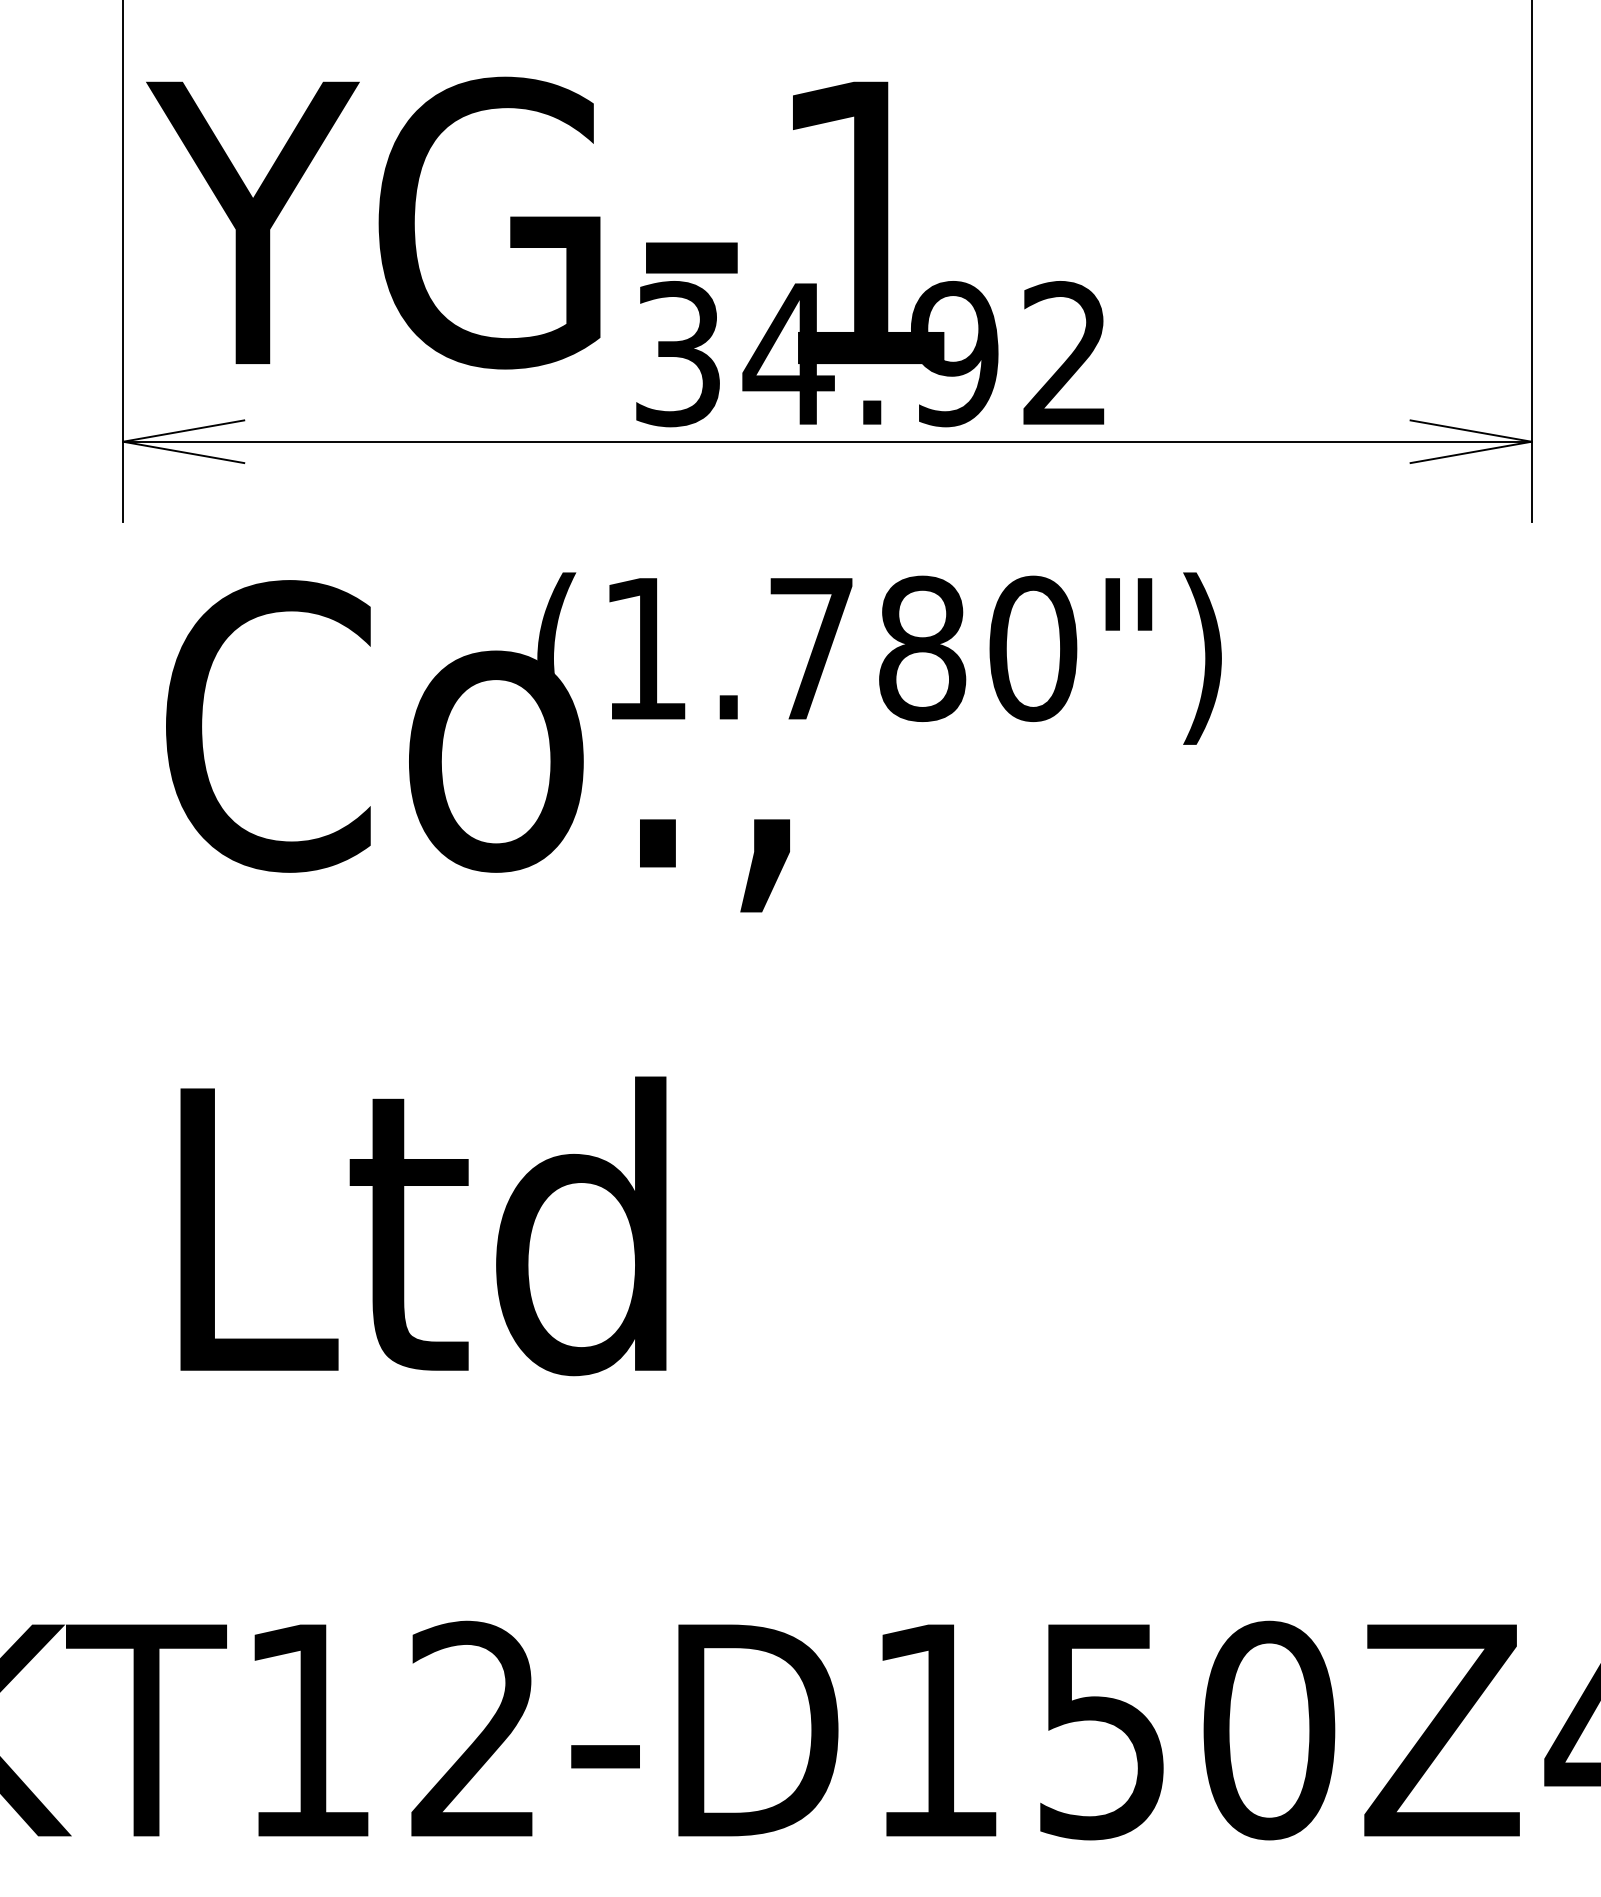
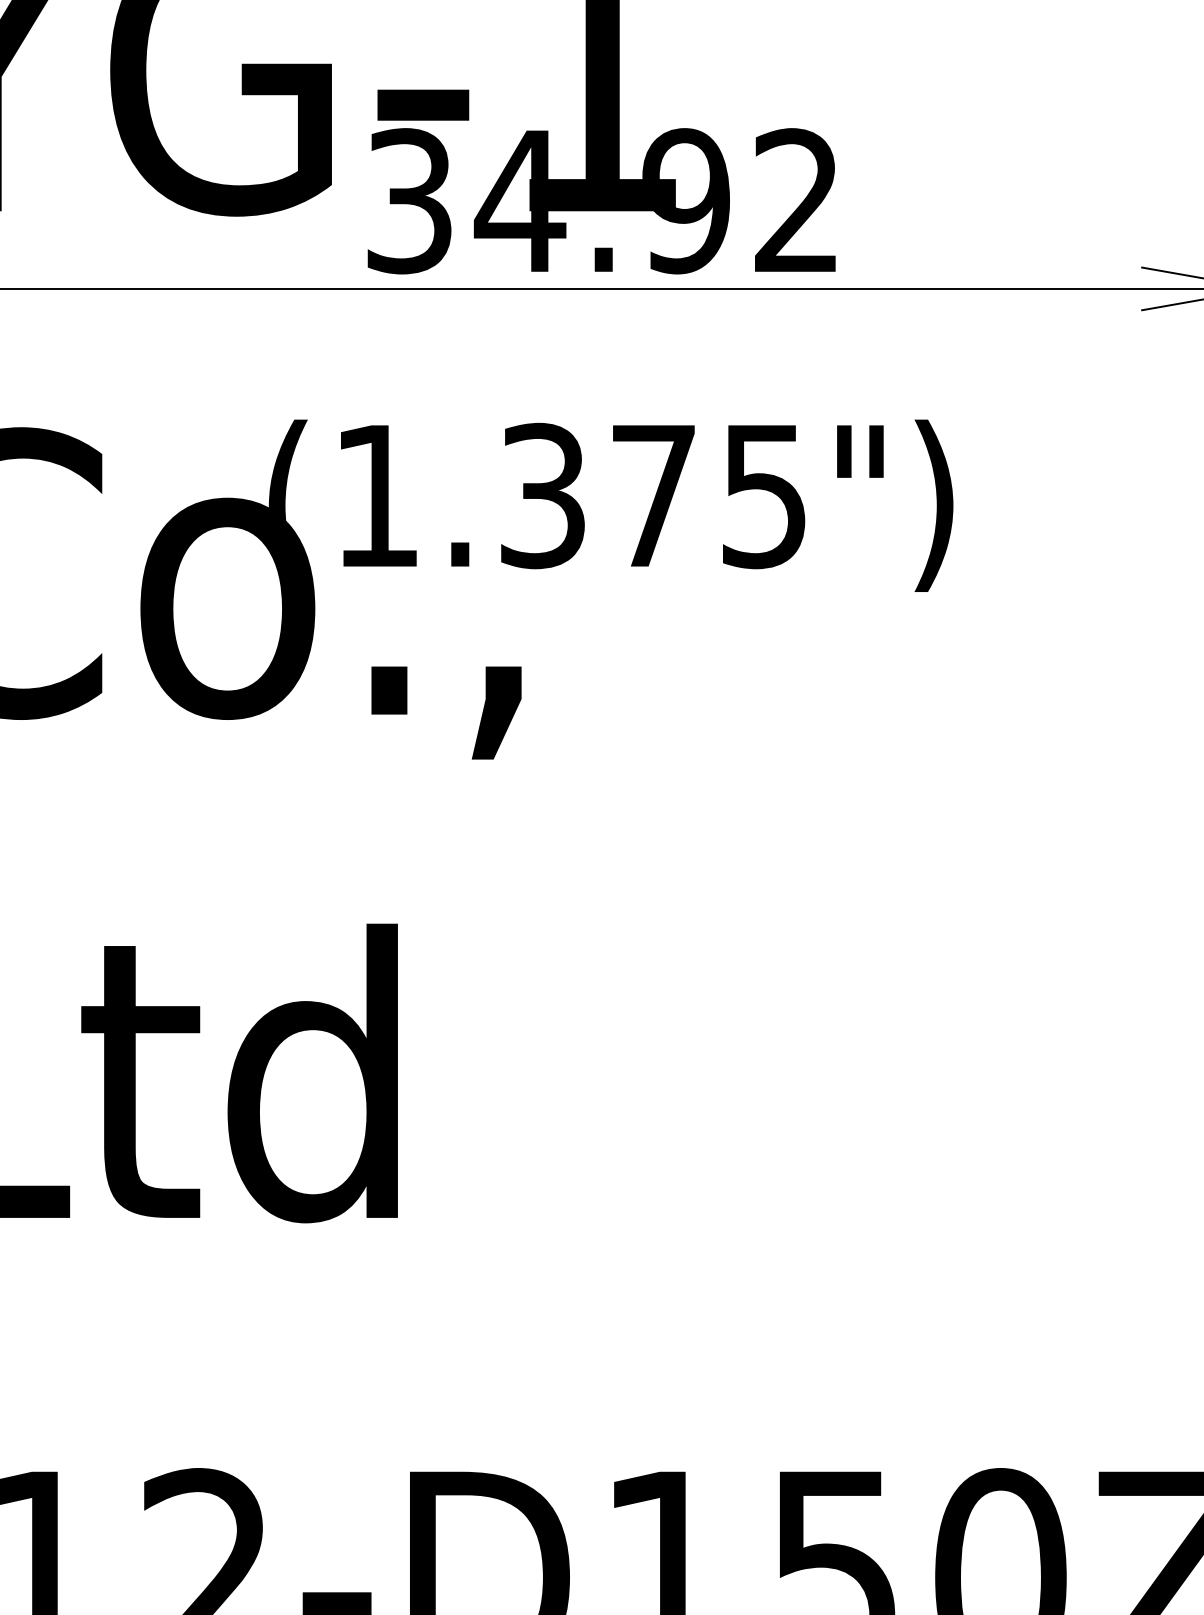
text: (923, 648) -> (655, 495), (1.780") -> (1.375")

